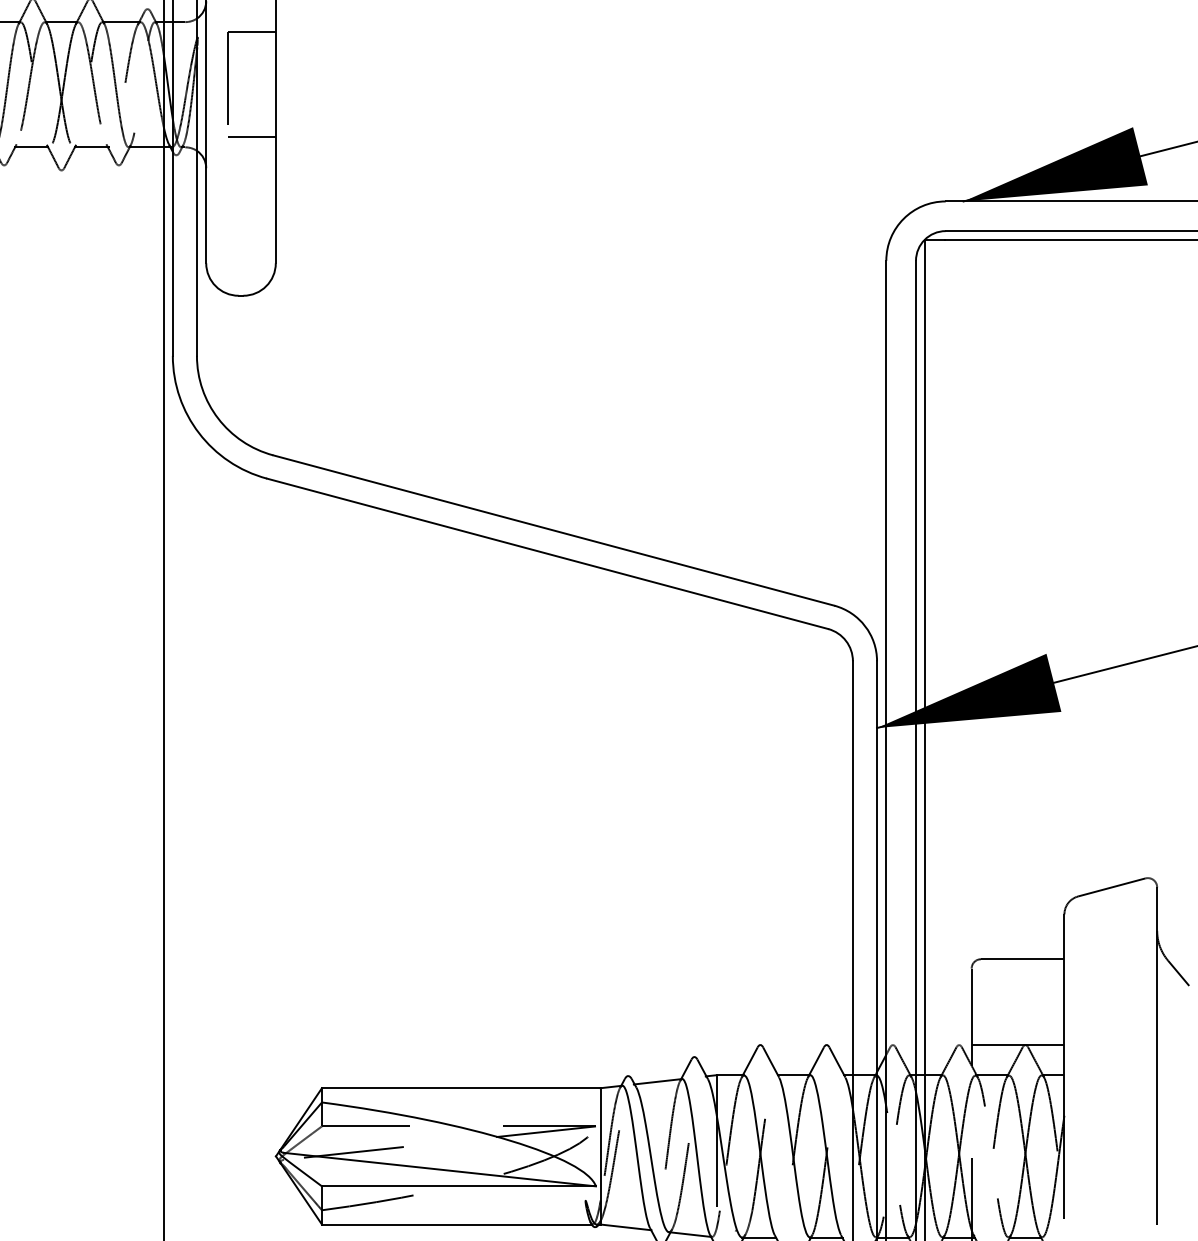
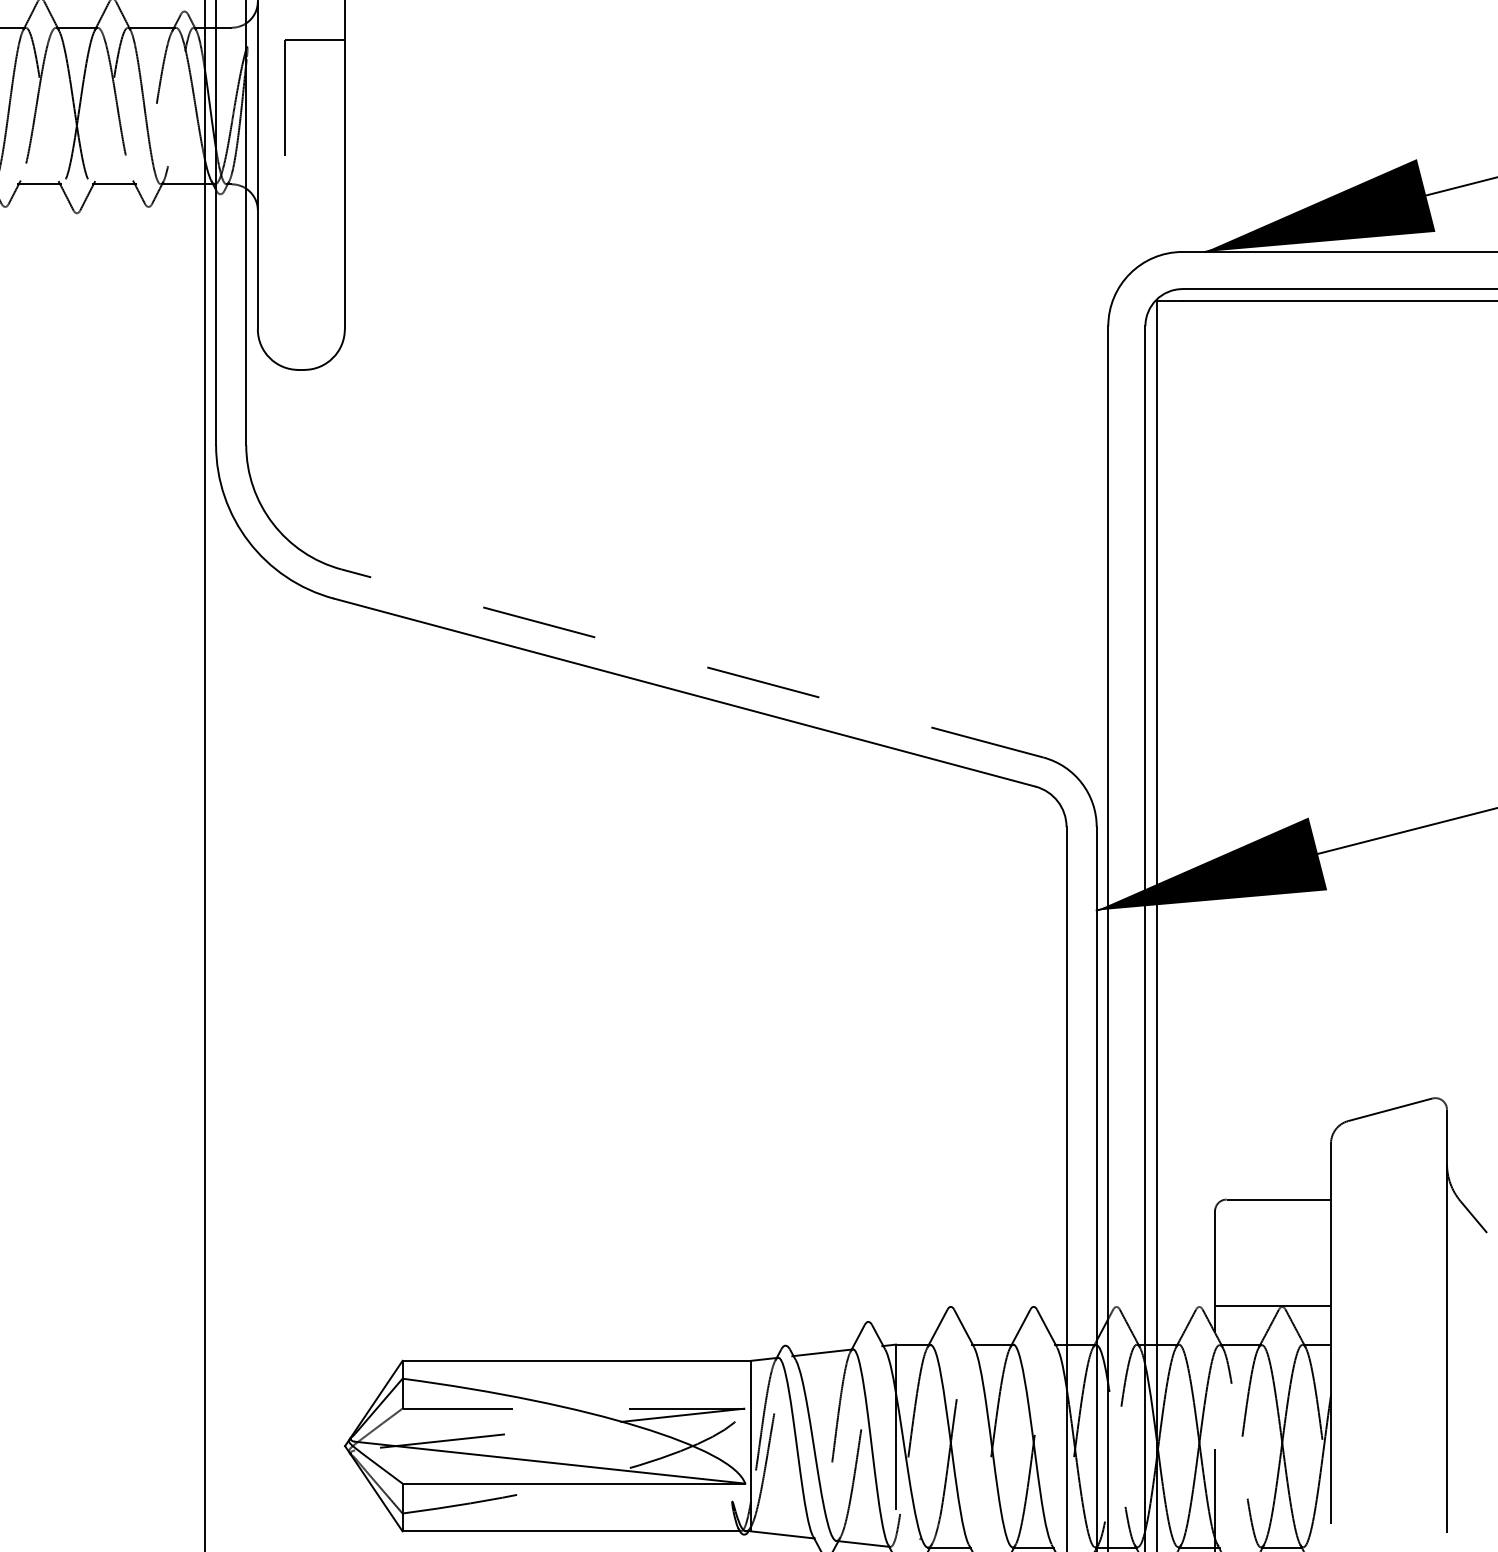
line: (251, 137) -> (314, 172), removed
line: (553, 530) -> (692, 663), solid -> dashed

